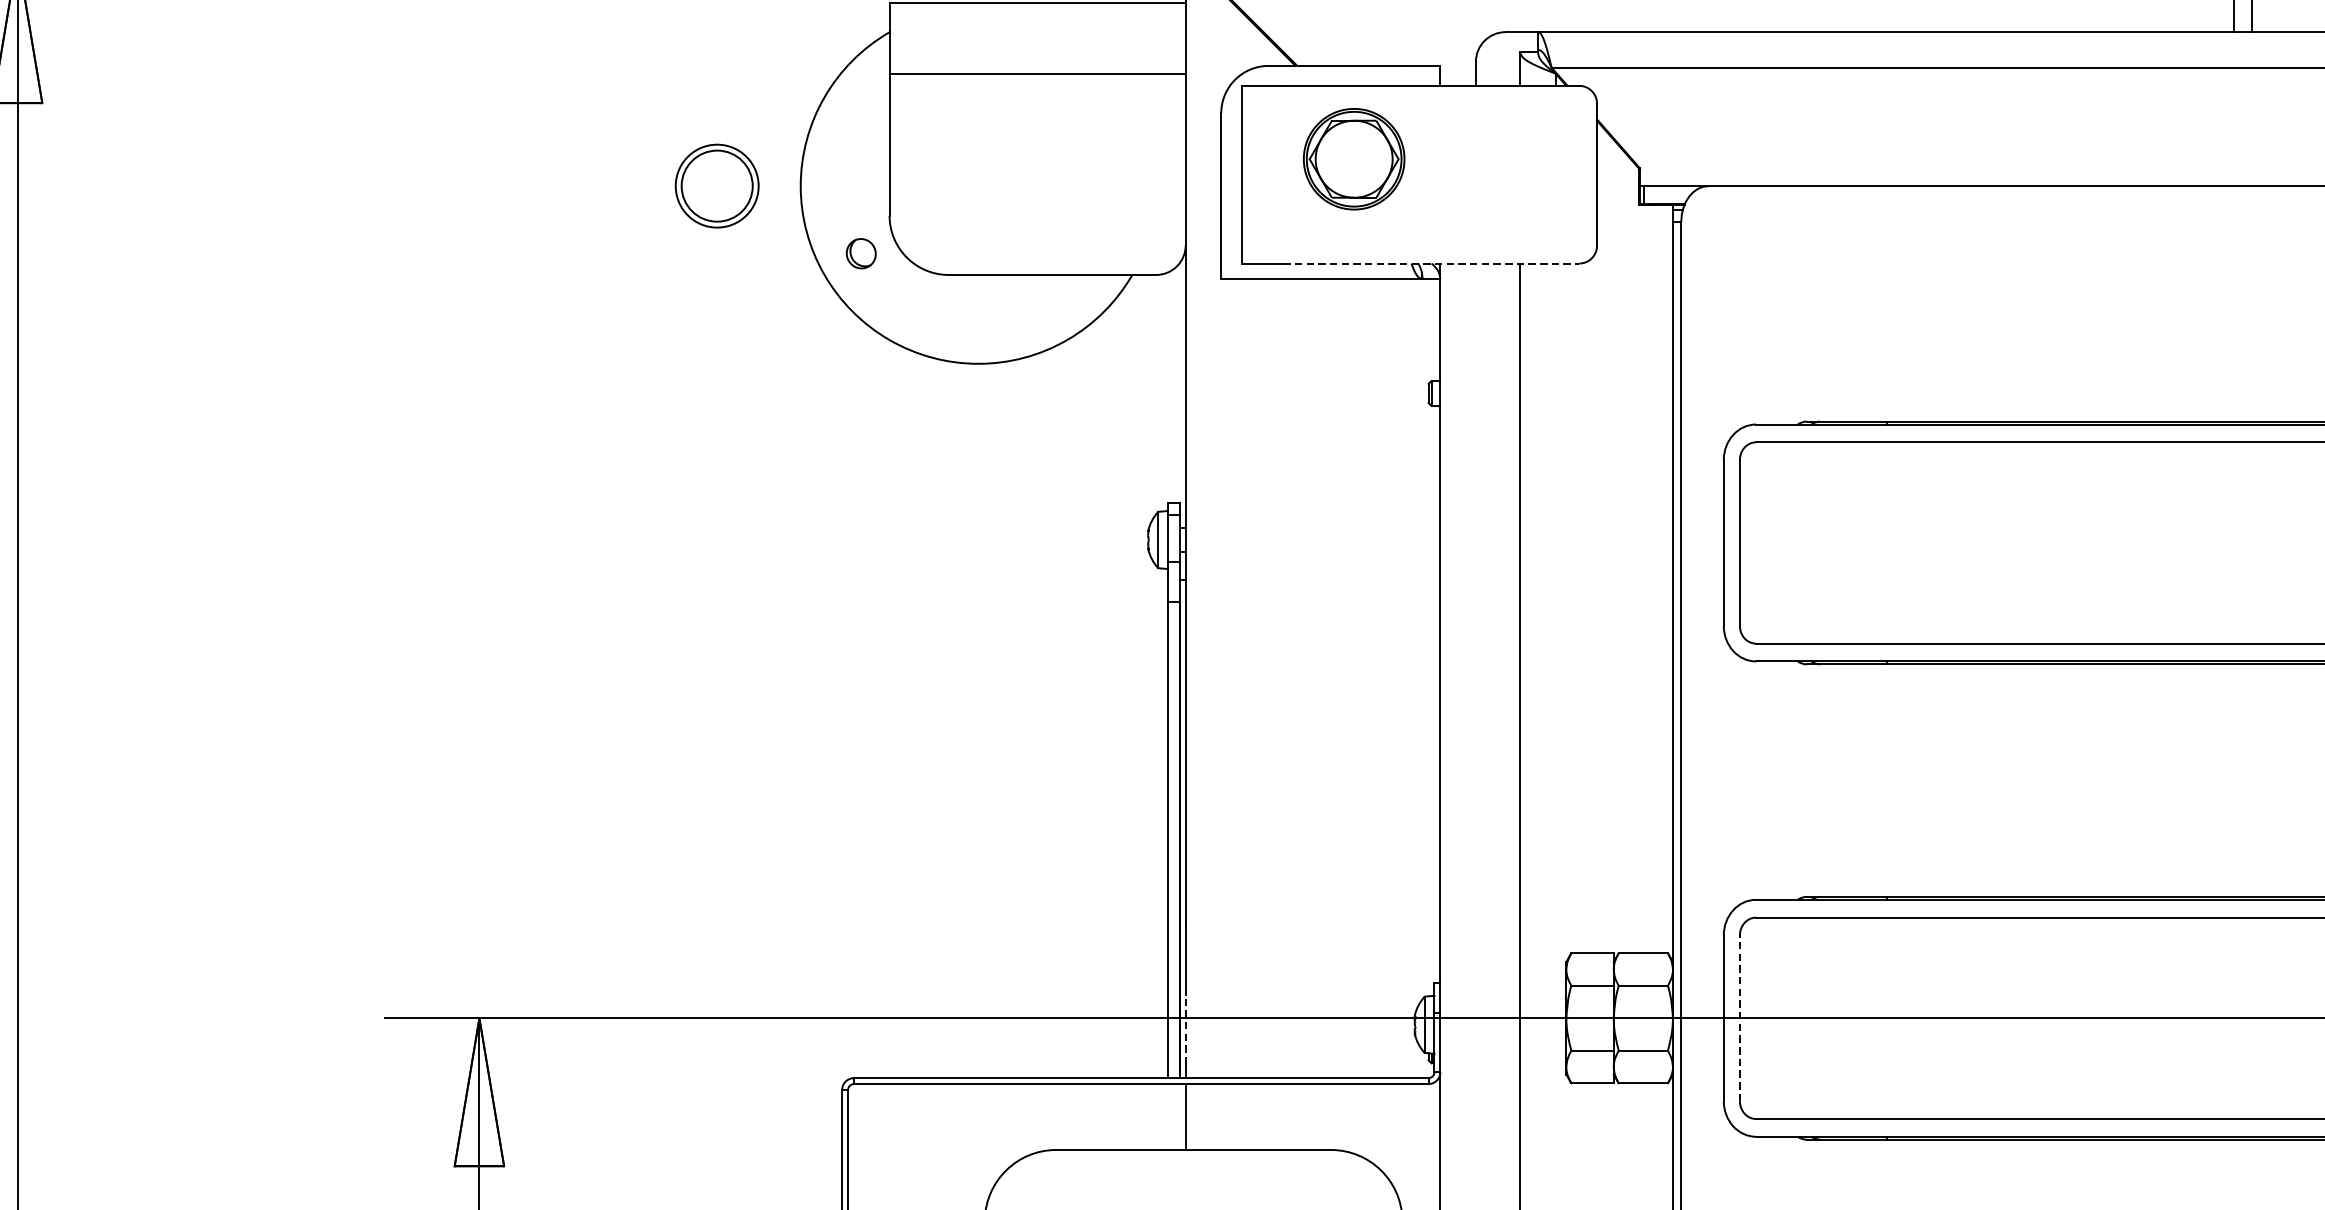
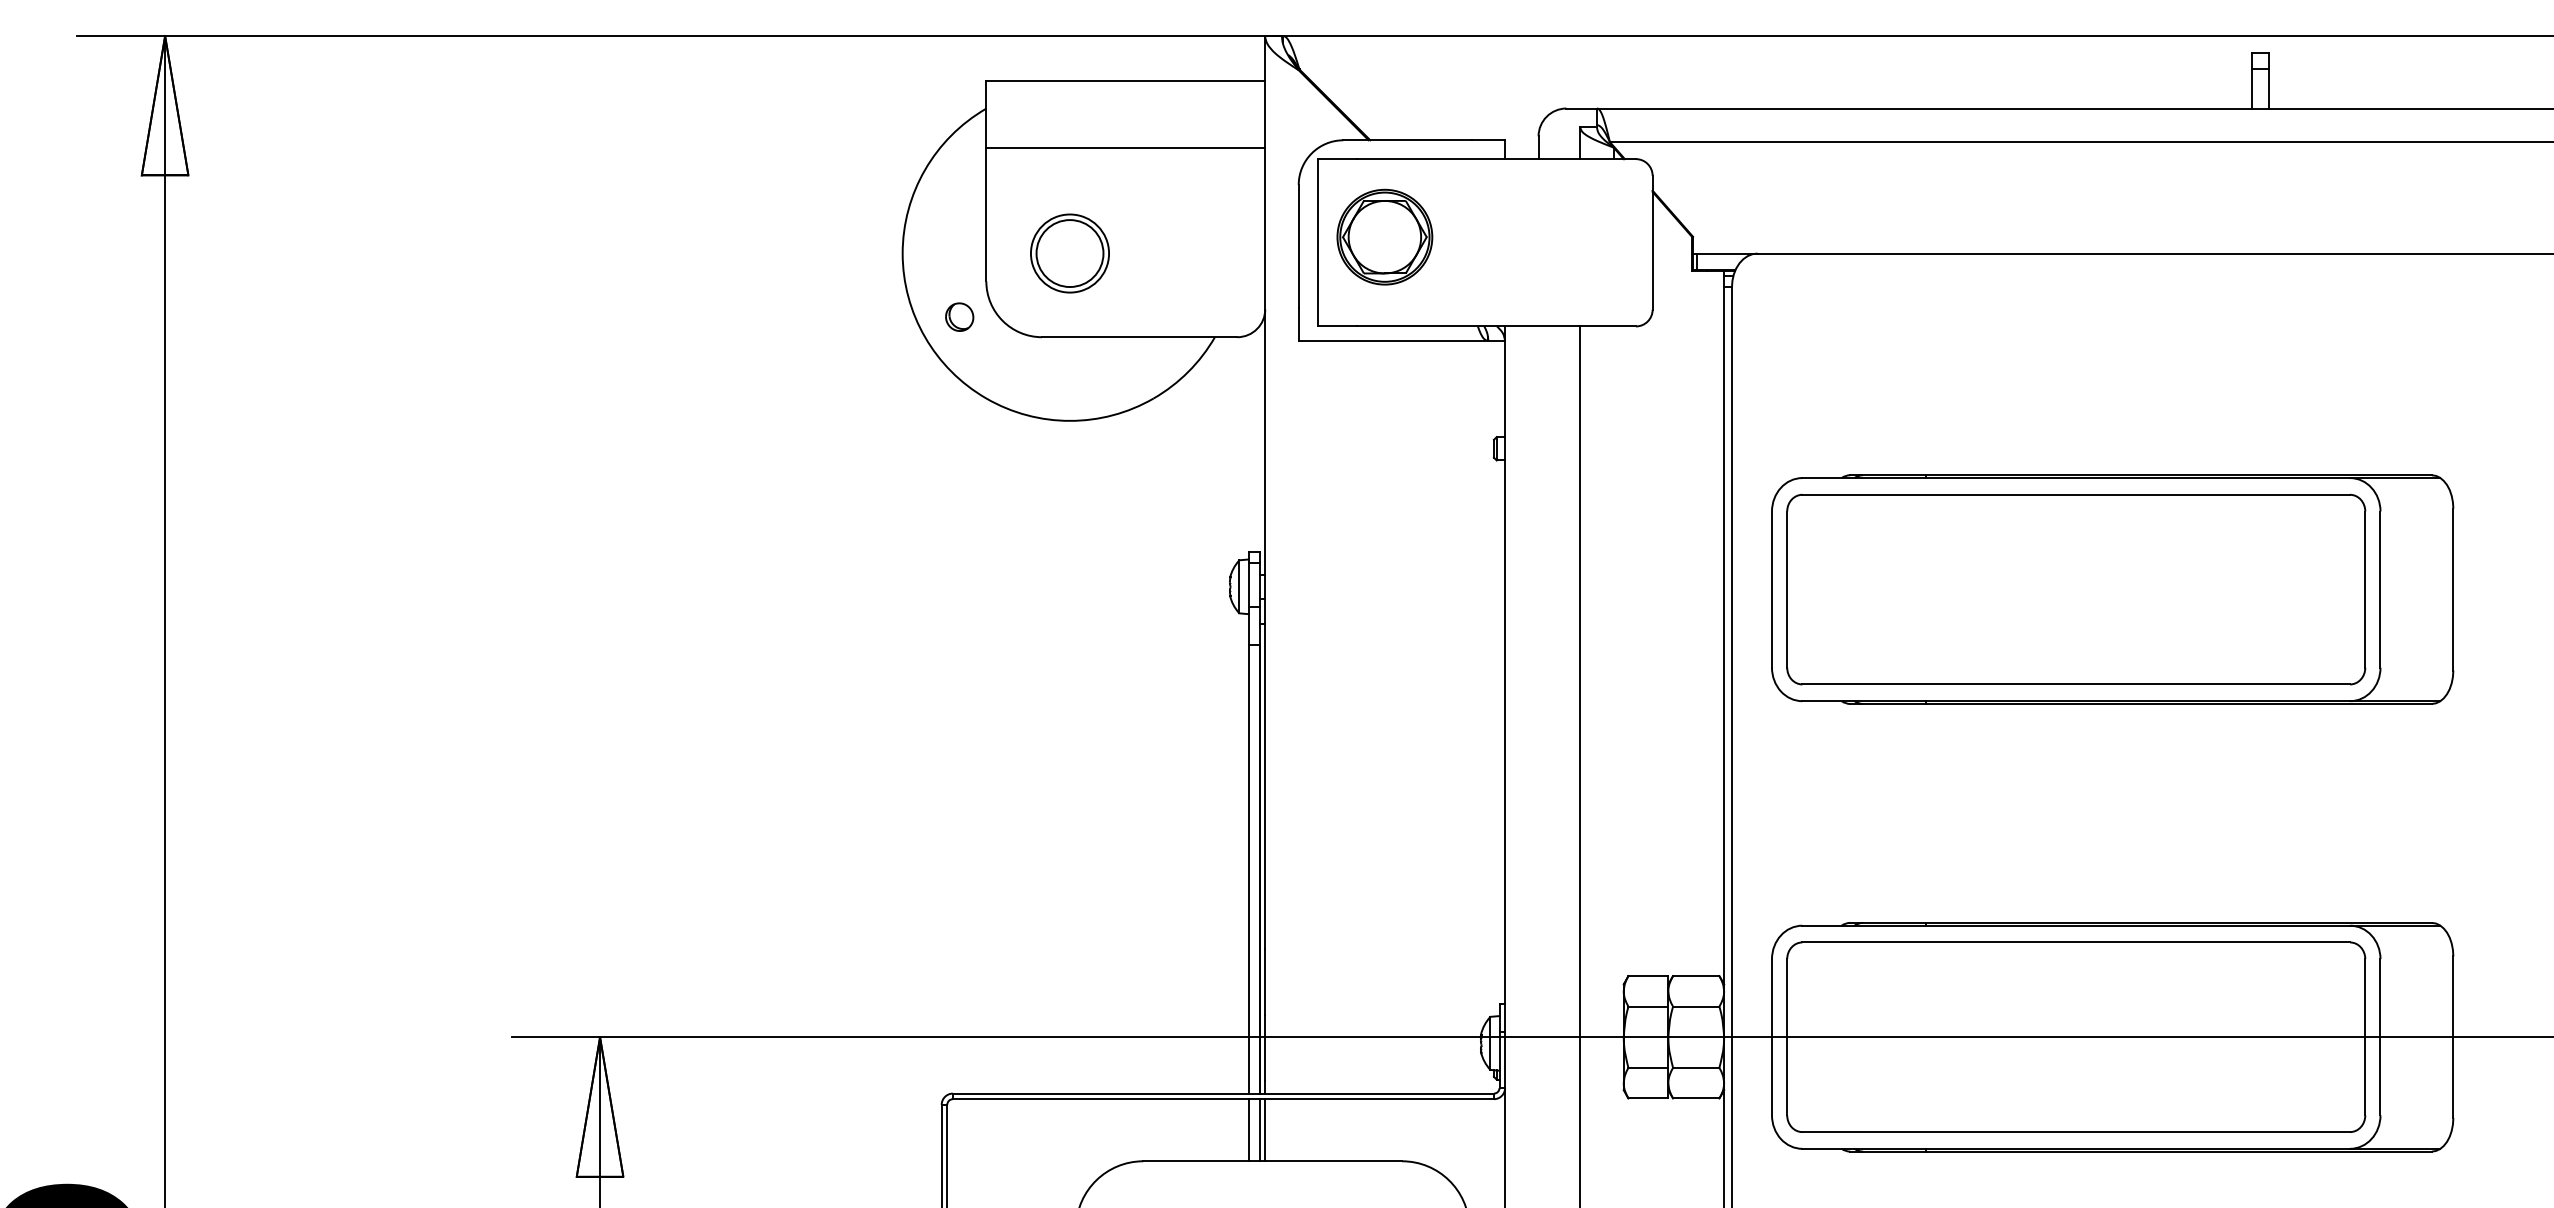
part: (1353, 158) -> (1384, 236), moved
part: (716, 186) -> (1069, 253), moved
line: (1431, 263) -> (1496, 326), dashed -> solid
line: (1740, 1017) -> (1787, 1036), dashed -> solid
line: (1185, 1029) -> (1265, 1047), dashed -> solid
line: (1167, 1117) -> (1248, 1130), added
line: (1179, 1117) -> (1259, 1130), added

